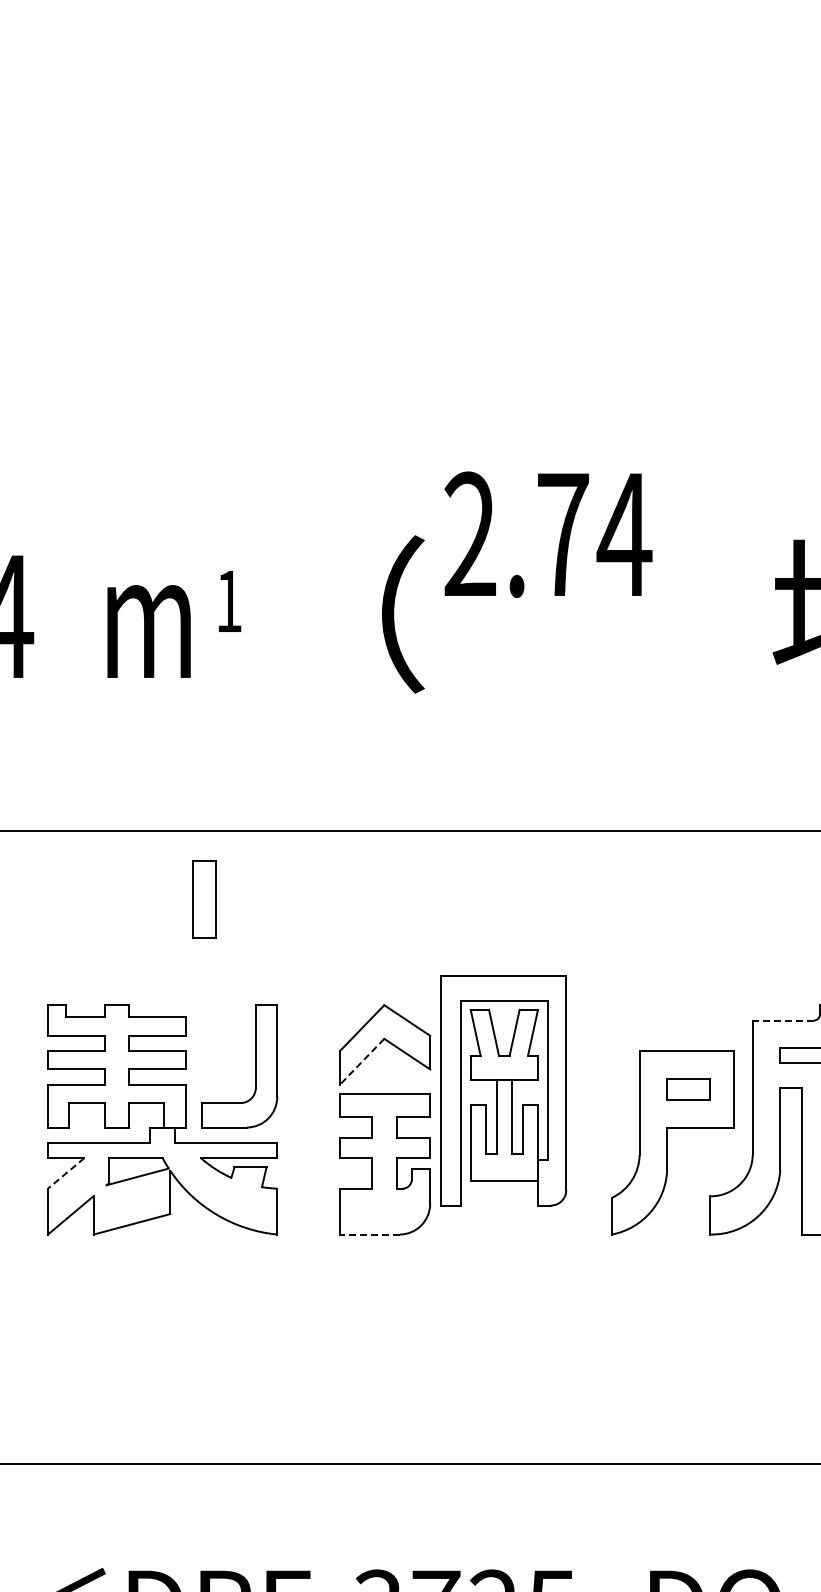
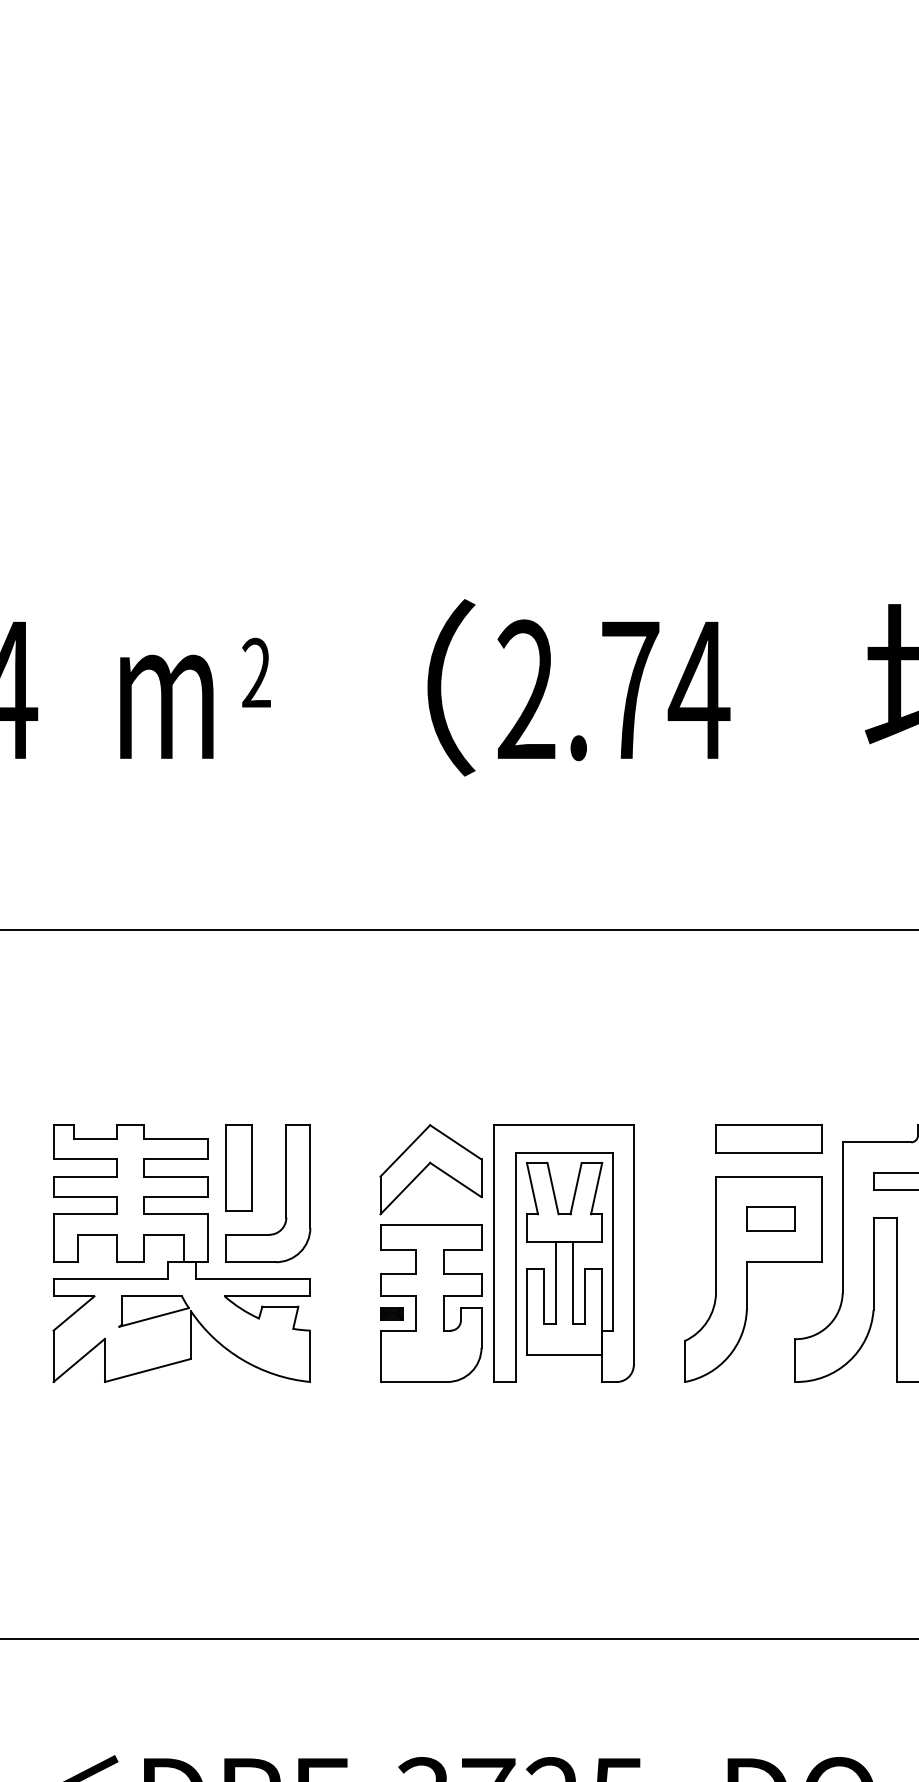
text: (548, 534) -> (614, 690), moved
text: (228, 600) -> (255, 672), 1 -> 2
part: (204, 899) -> (238, 1168), moved
part: (686, 1017) -> (768, 1138), added
line: (783, 1020) -> (877, 1142), dashed -> solid
line: (362, 1061) -> (405, 1188), dashed -> solid
part: (503, 1090) -> (563, 1253), moved
line: (66, 1173) -> (74, 1313), dashed -> solid
part: (349, 1173) -> (391, 1313), added
line: (369, 1234) -> (413, 1381), dashed -> solid

